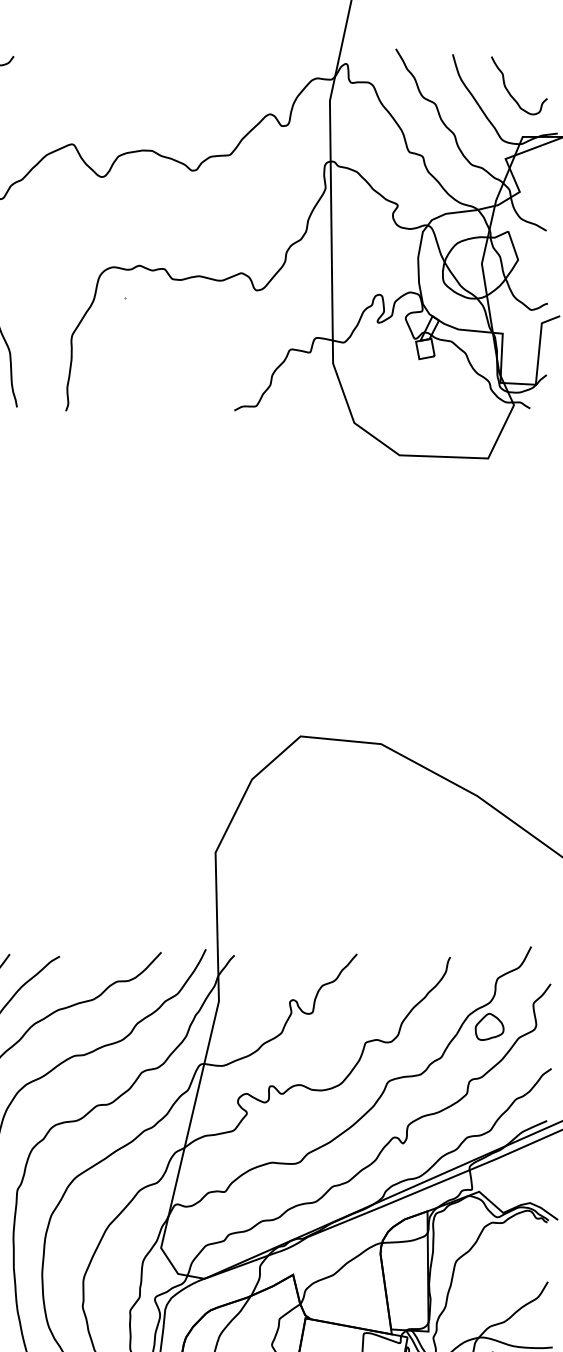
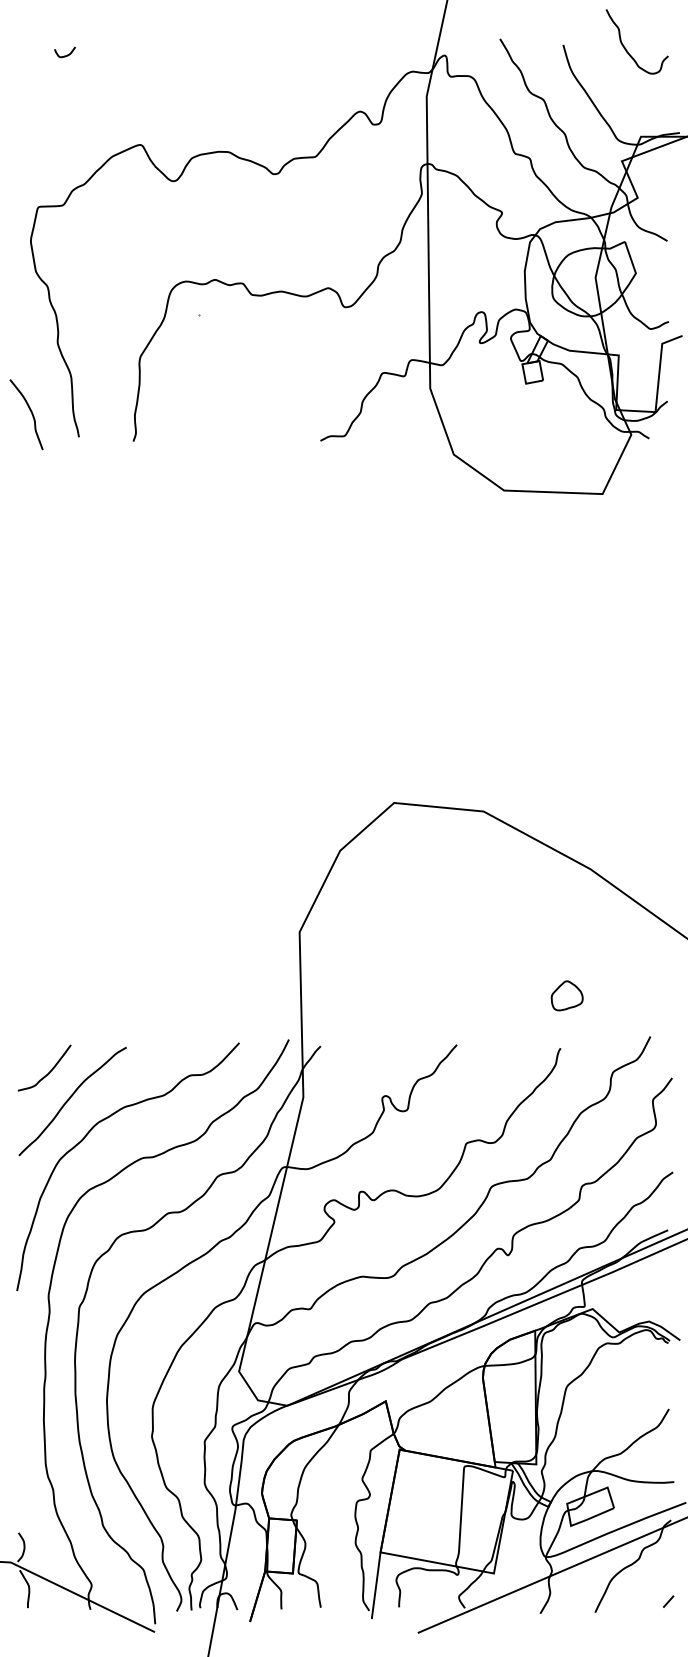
curve: (509, 91) -> (626, 48), moved
part: (489, 1026) -> (566, 995), moved

